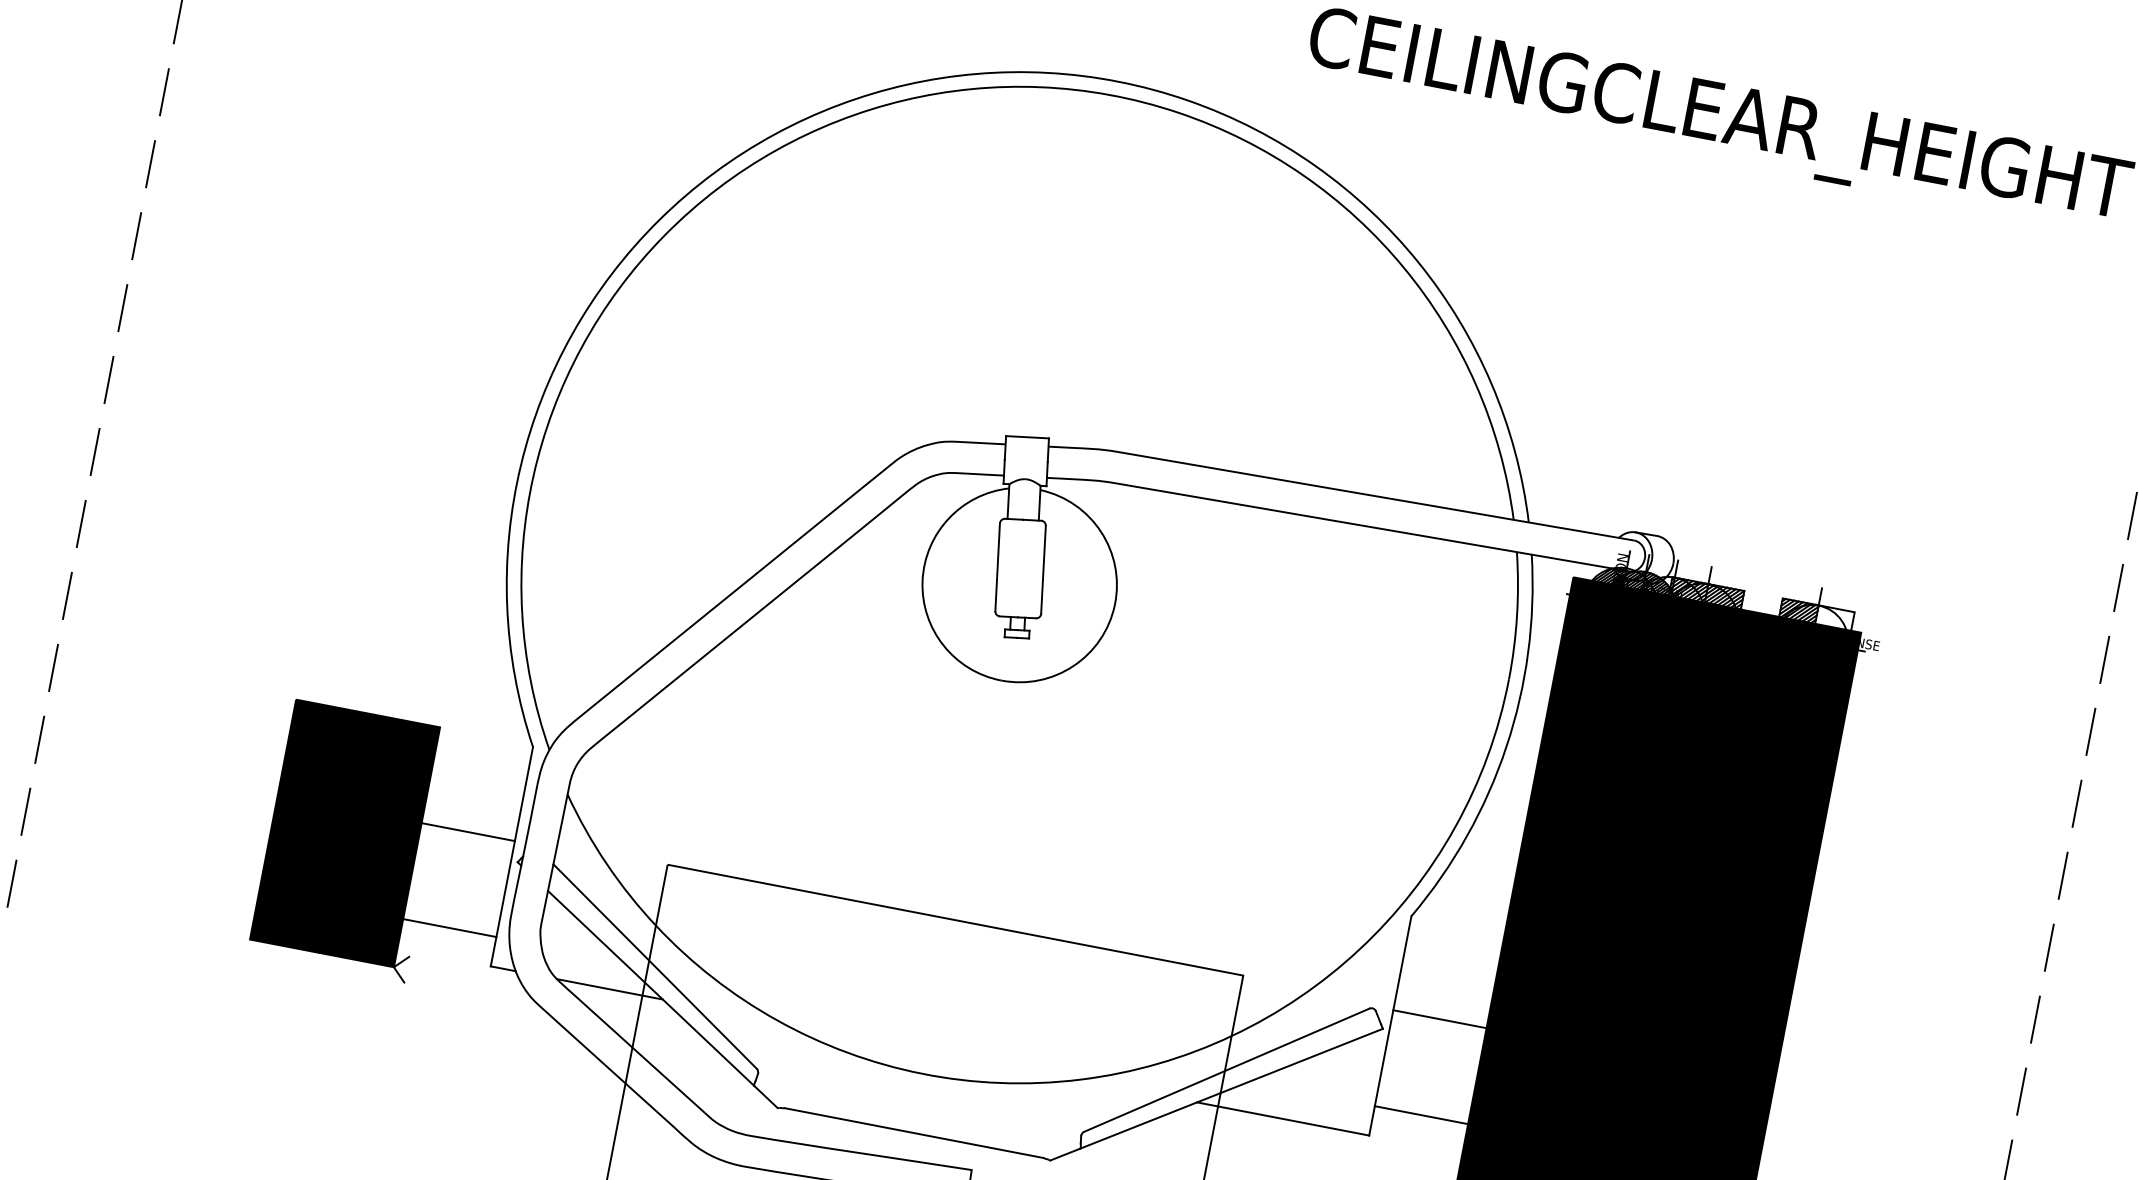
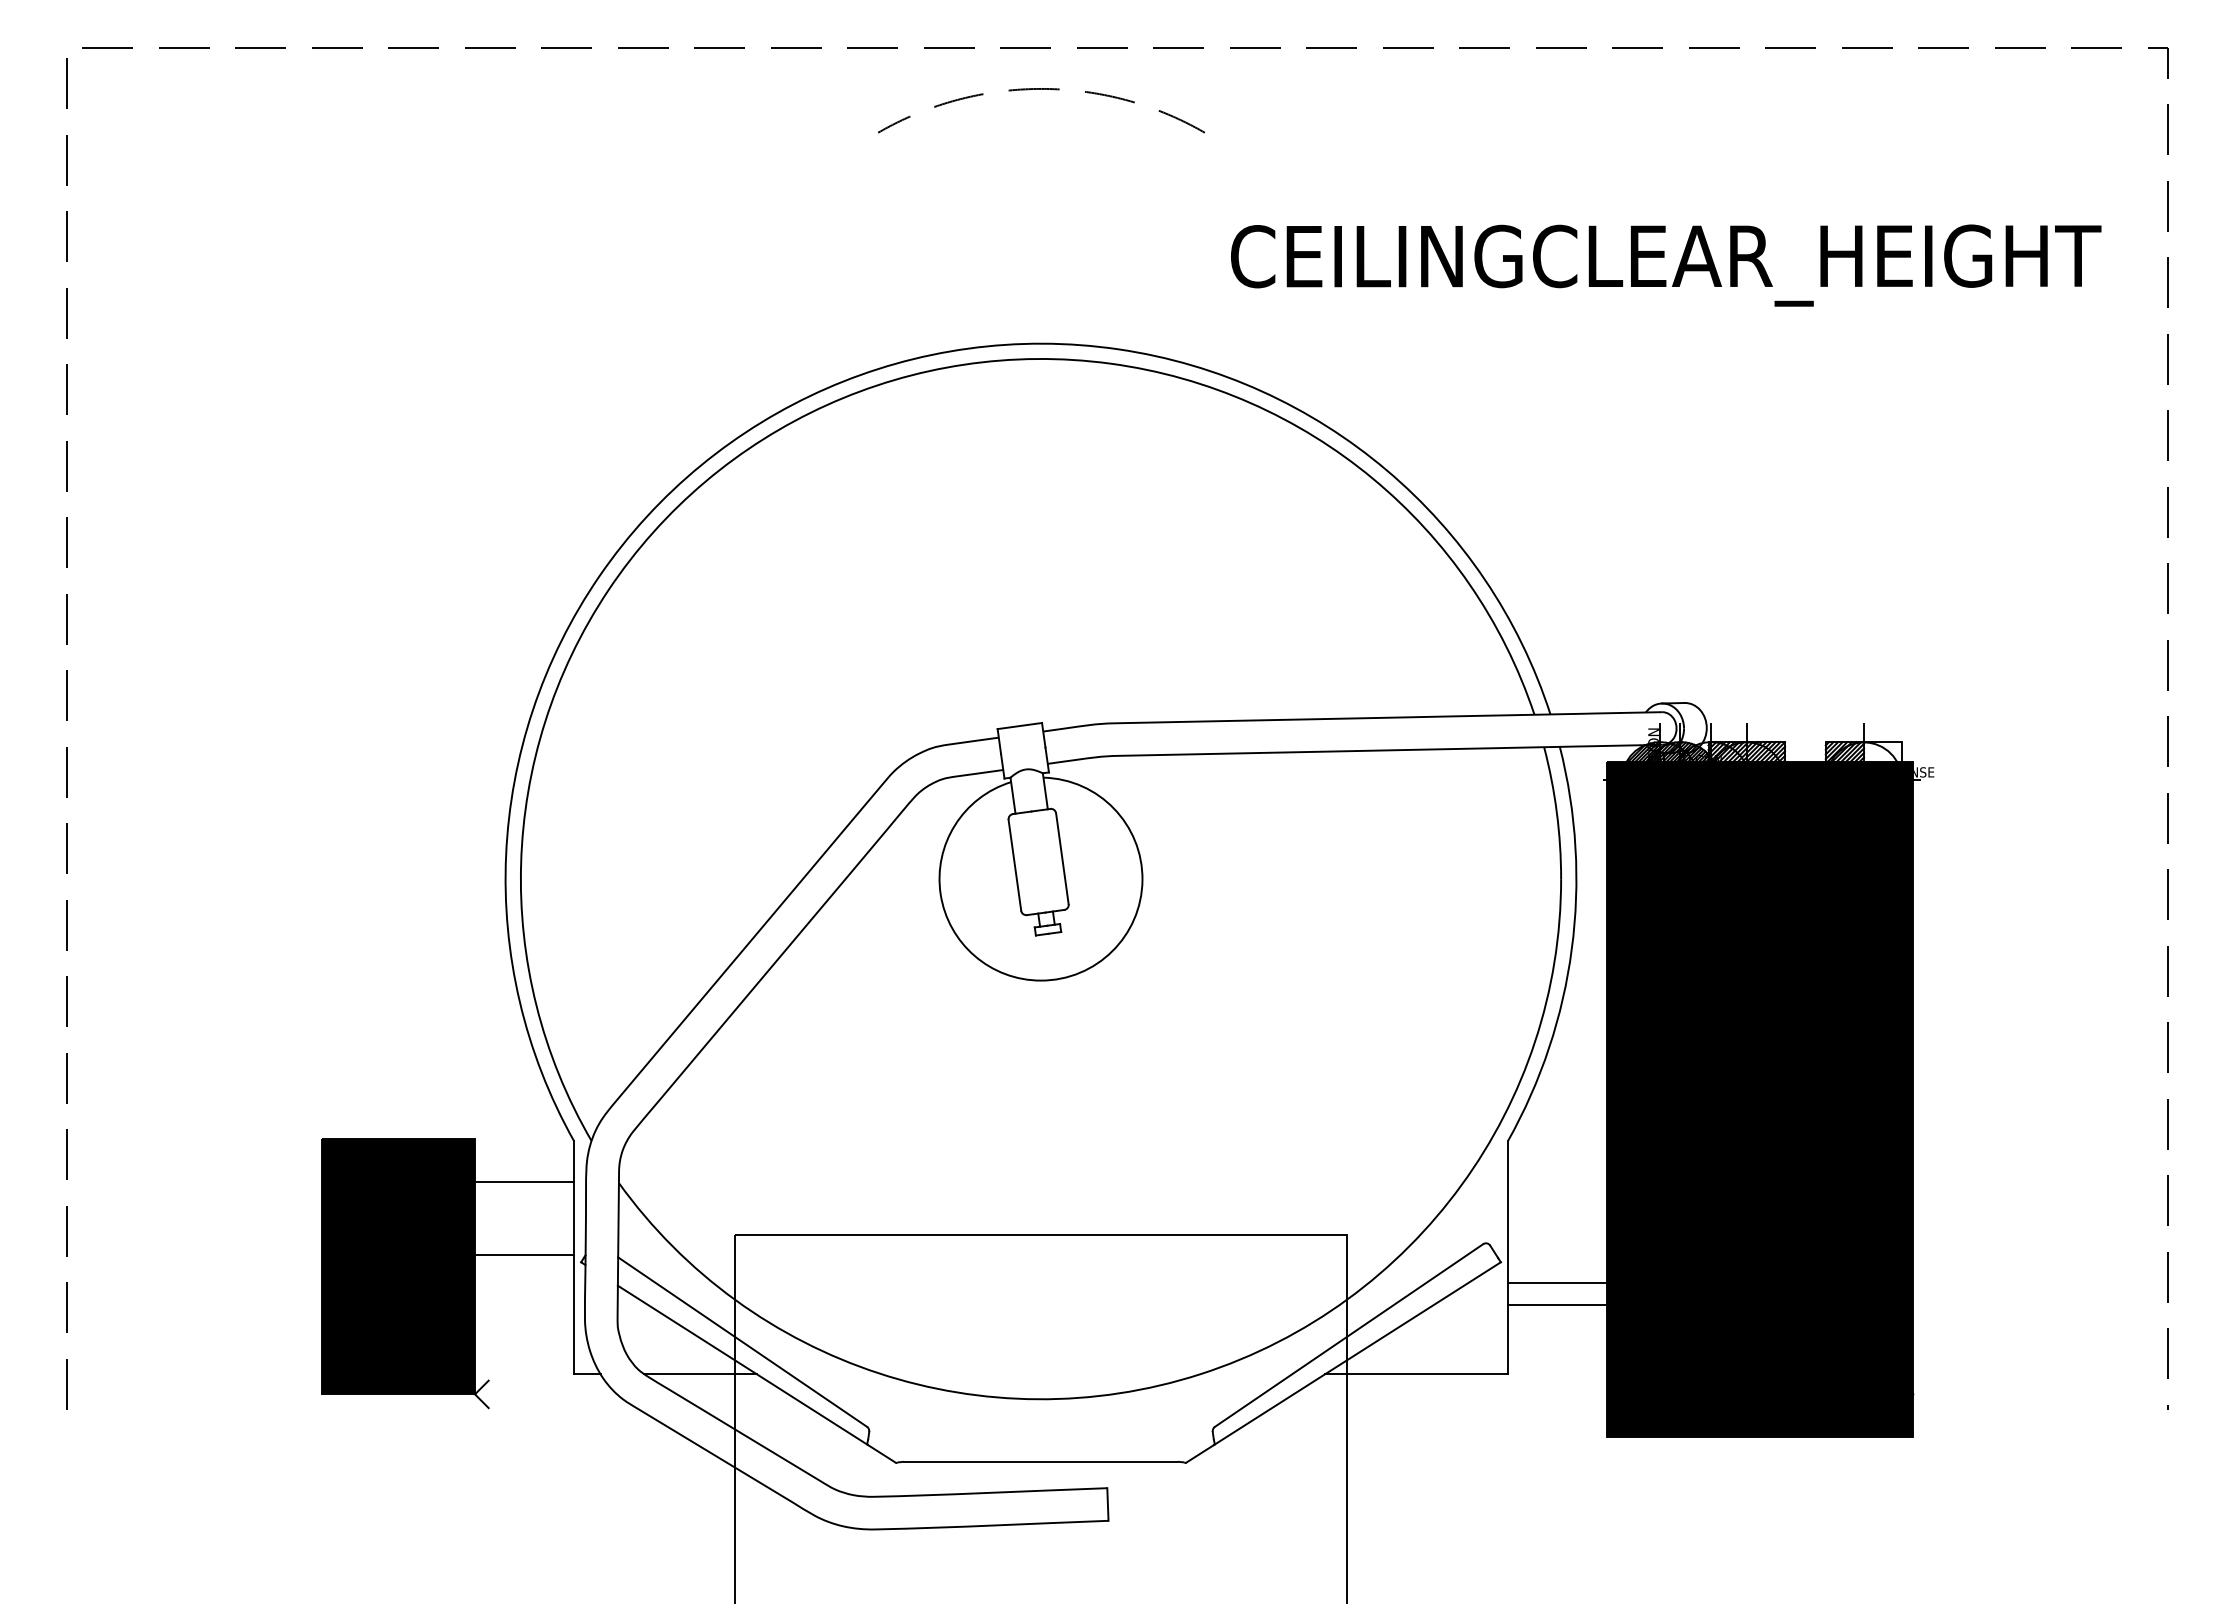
line: (468, 832) -> (524, 1182), moved
line: (449, 928) -> (524, 1255), moved
line: (1439, 1019) -> (1557, 1305), moved
line: (1421, 1115) -> (1557, 1283), moved

